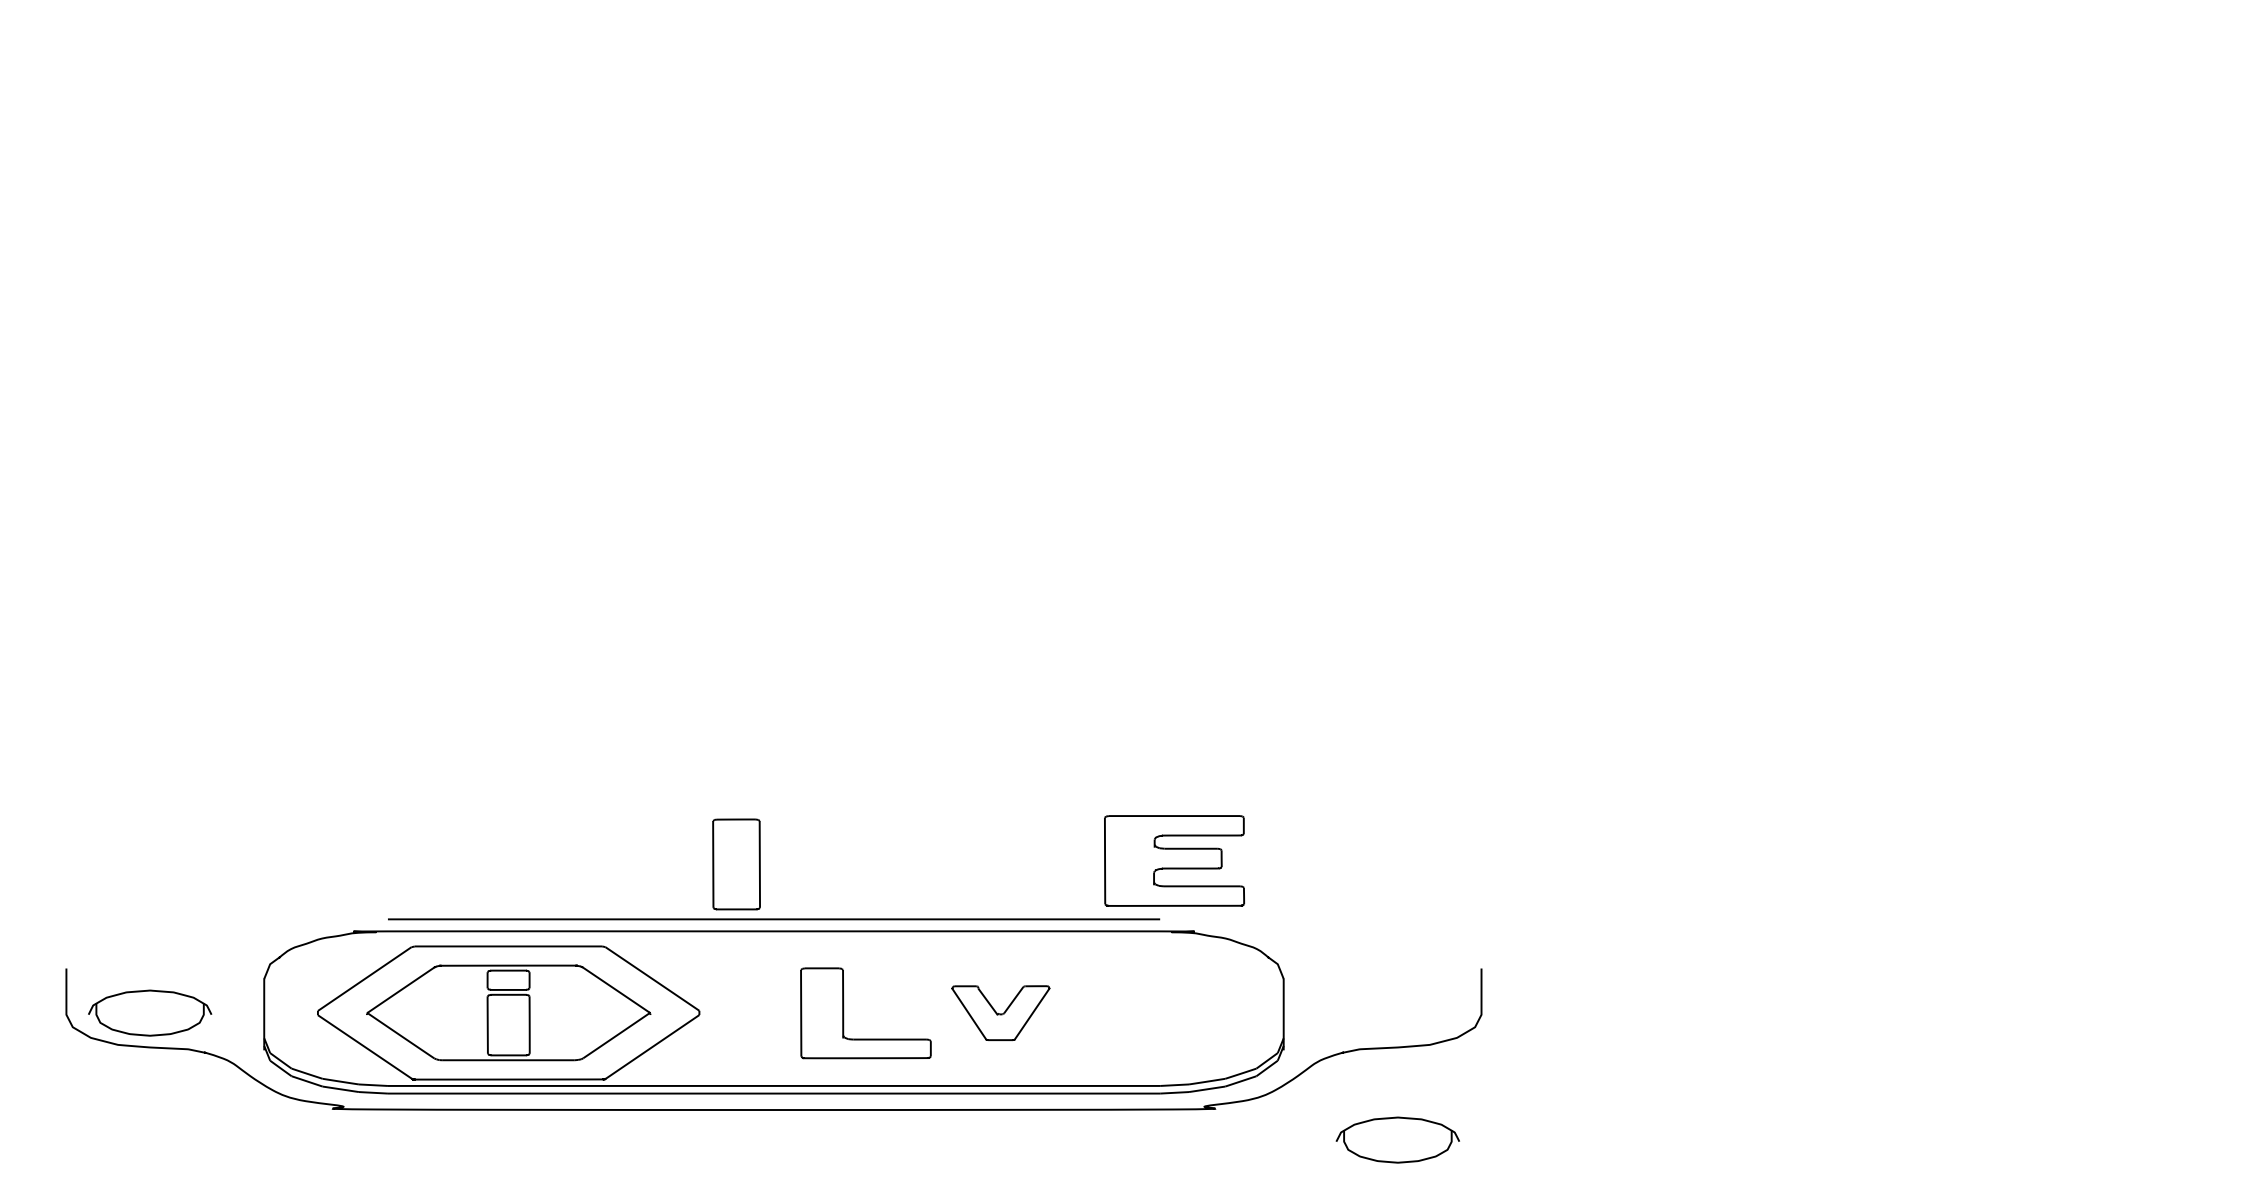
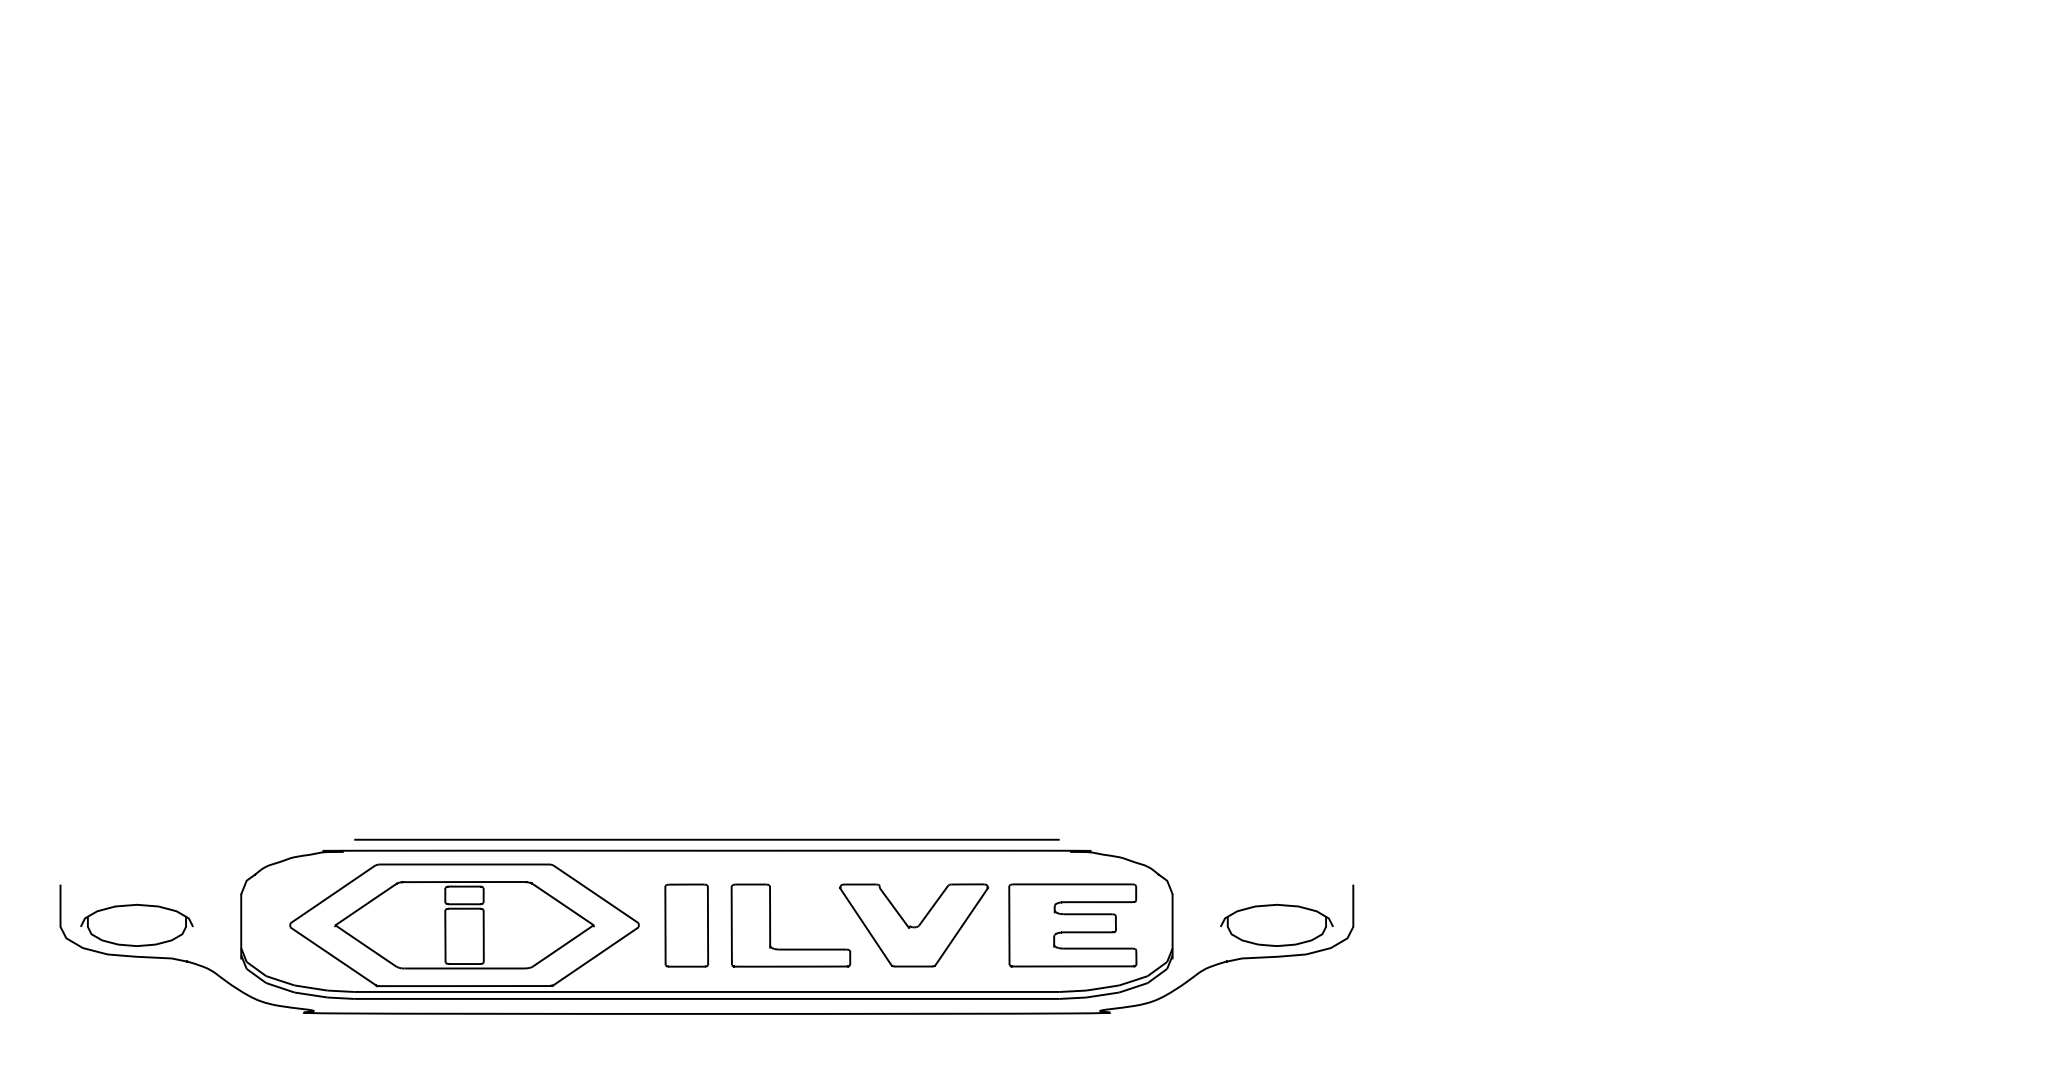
part: (1174, 861) -> (1072, 925), moved
part: (736, 864) -> (686, 925), moved
part: (1001, 1013) -> (914, 925), size x1.67
part: (1397, 1139) -> (1276, 924), moved

